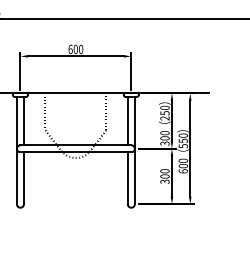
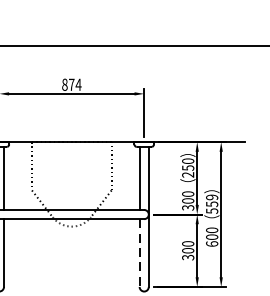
text: (75, 49) -> (71, 84), 600 -> 874
text: (183, 135) -> (212, 197), 550 -> 559
line: (127, 178) -> (139, 253), solid -> dashed

